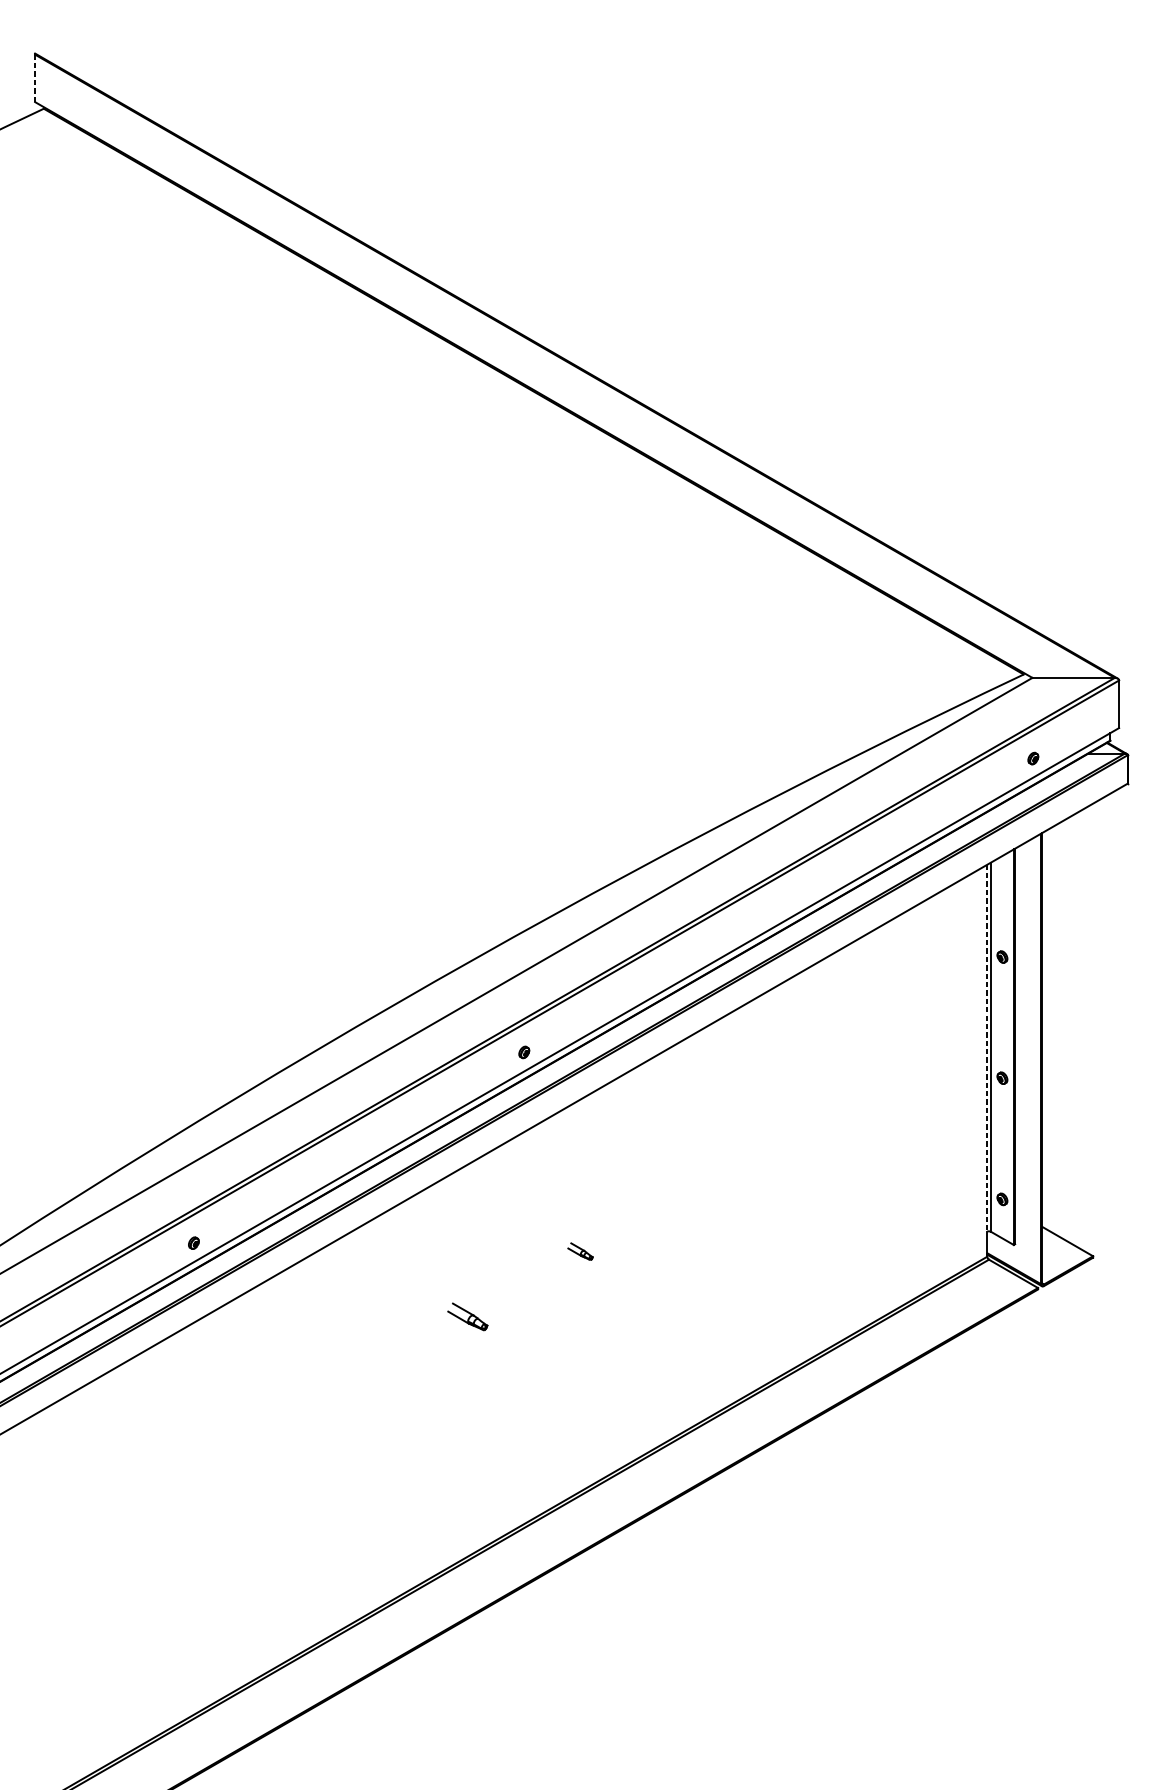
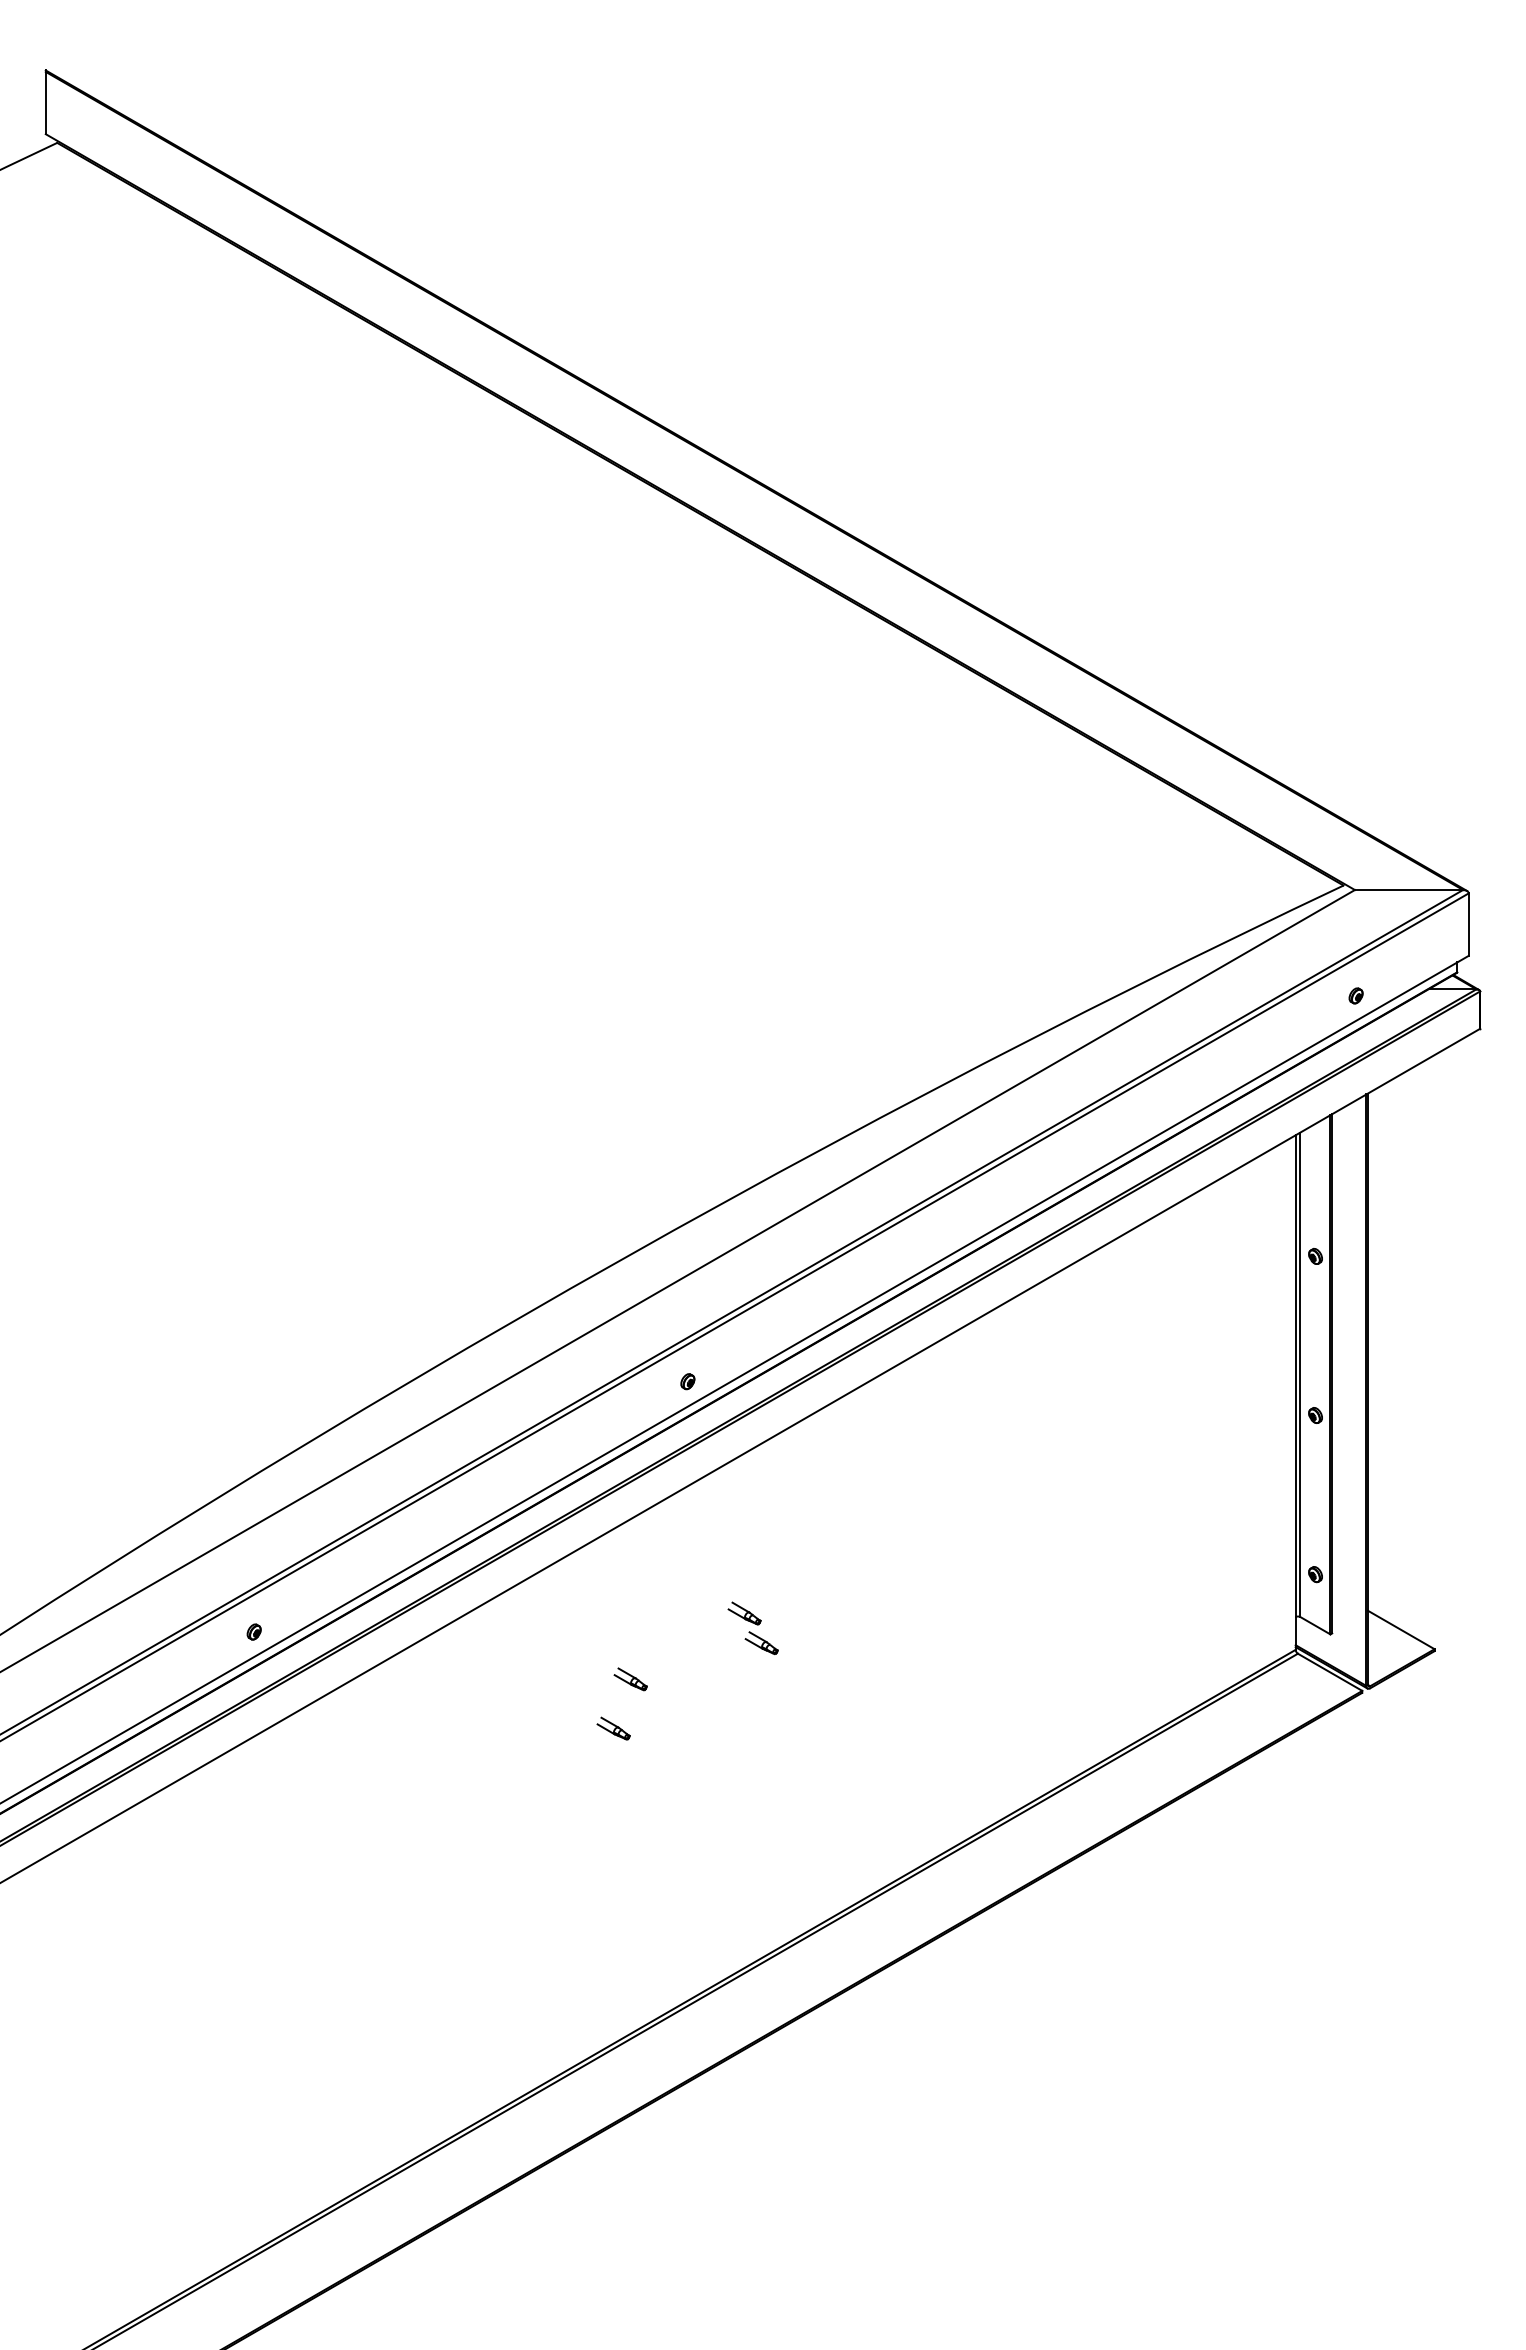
line: (34, 78) -> (45, 103), dashed -> solid
line: (987, 1048) -> (1295, 1376), dashed -> solid
part: (567, 1229) -> (744, 1613), added
part: (480, 1279) -> (630, 1679), added
part: (467, 1316) -> (613, 1728), size x0.62

